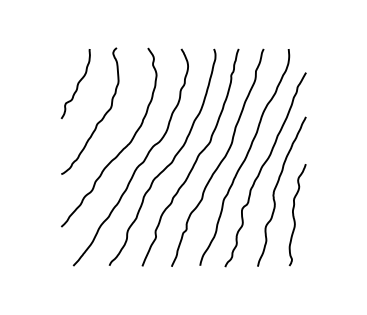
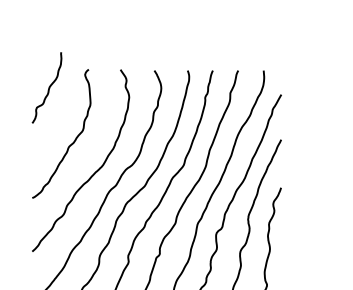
curve: (77, 83) -> (48, 87), moved

